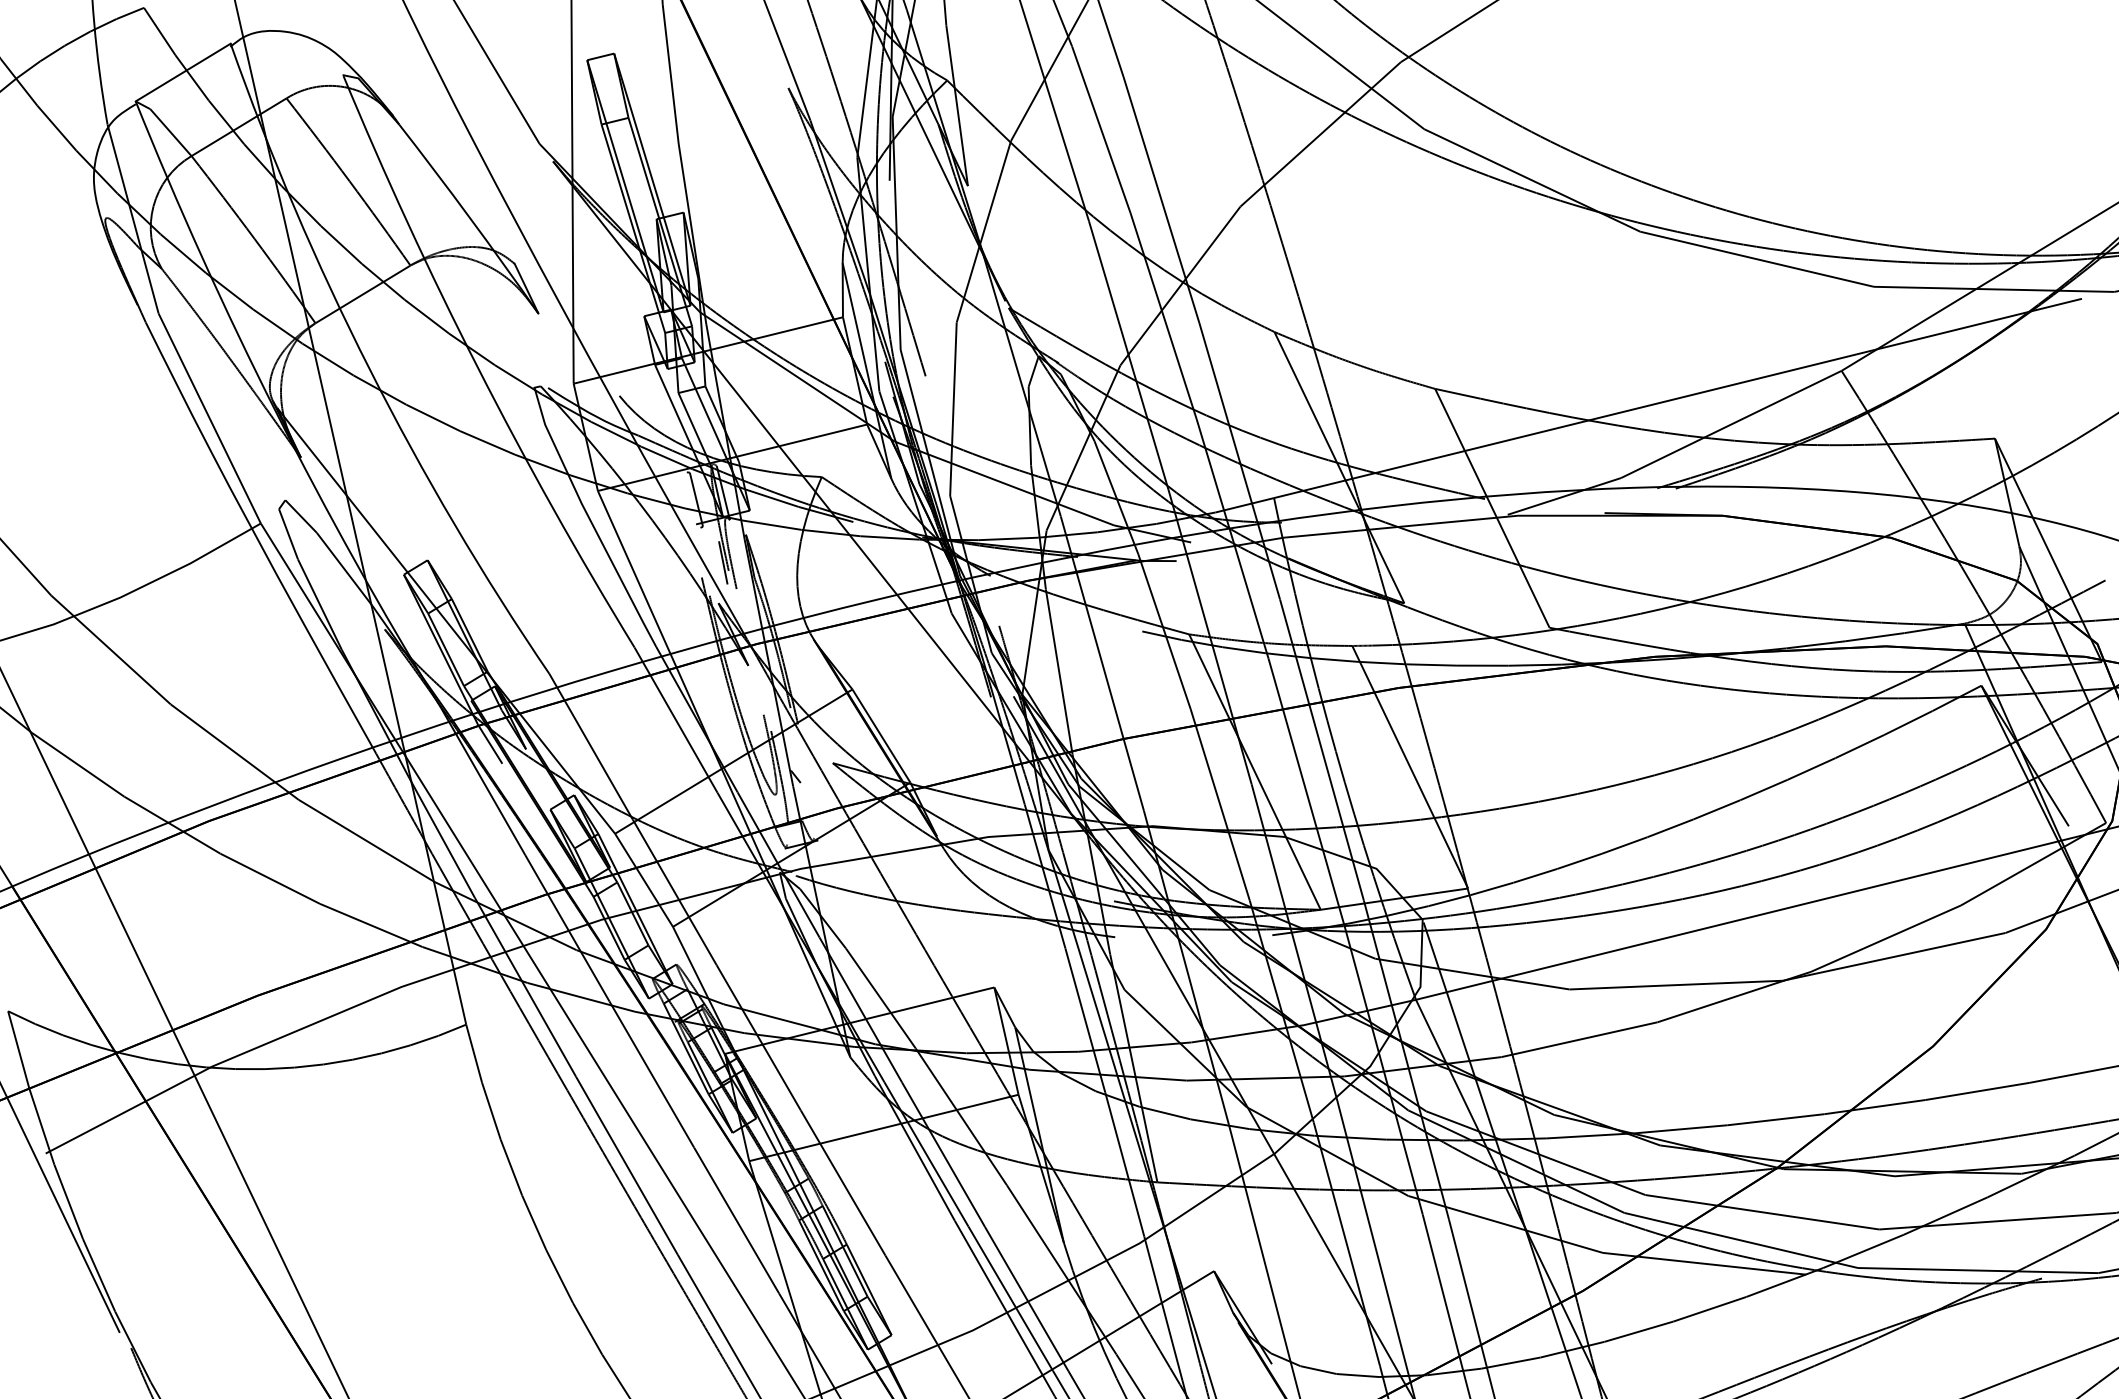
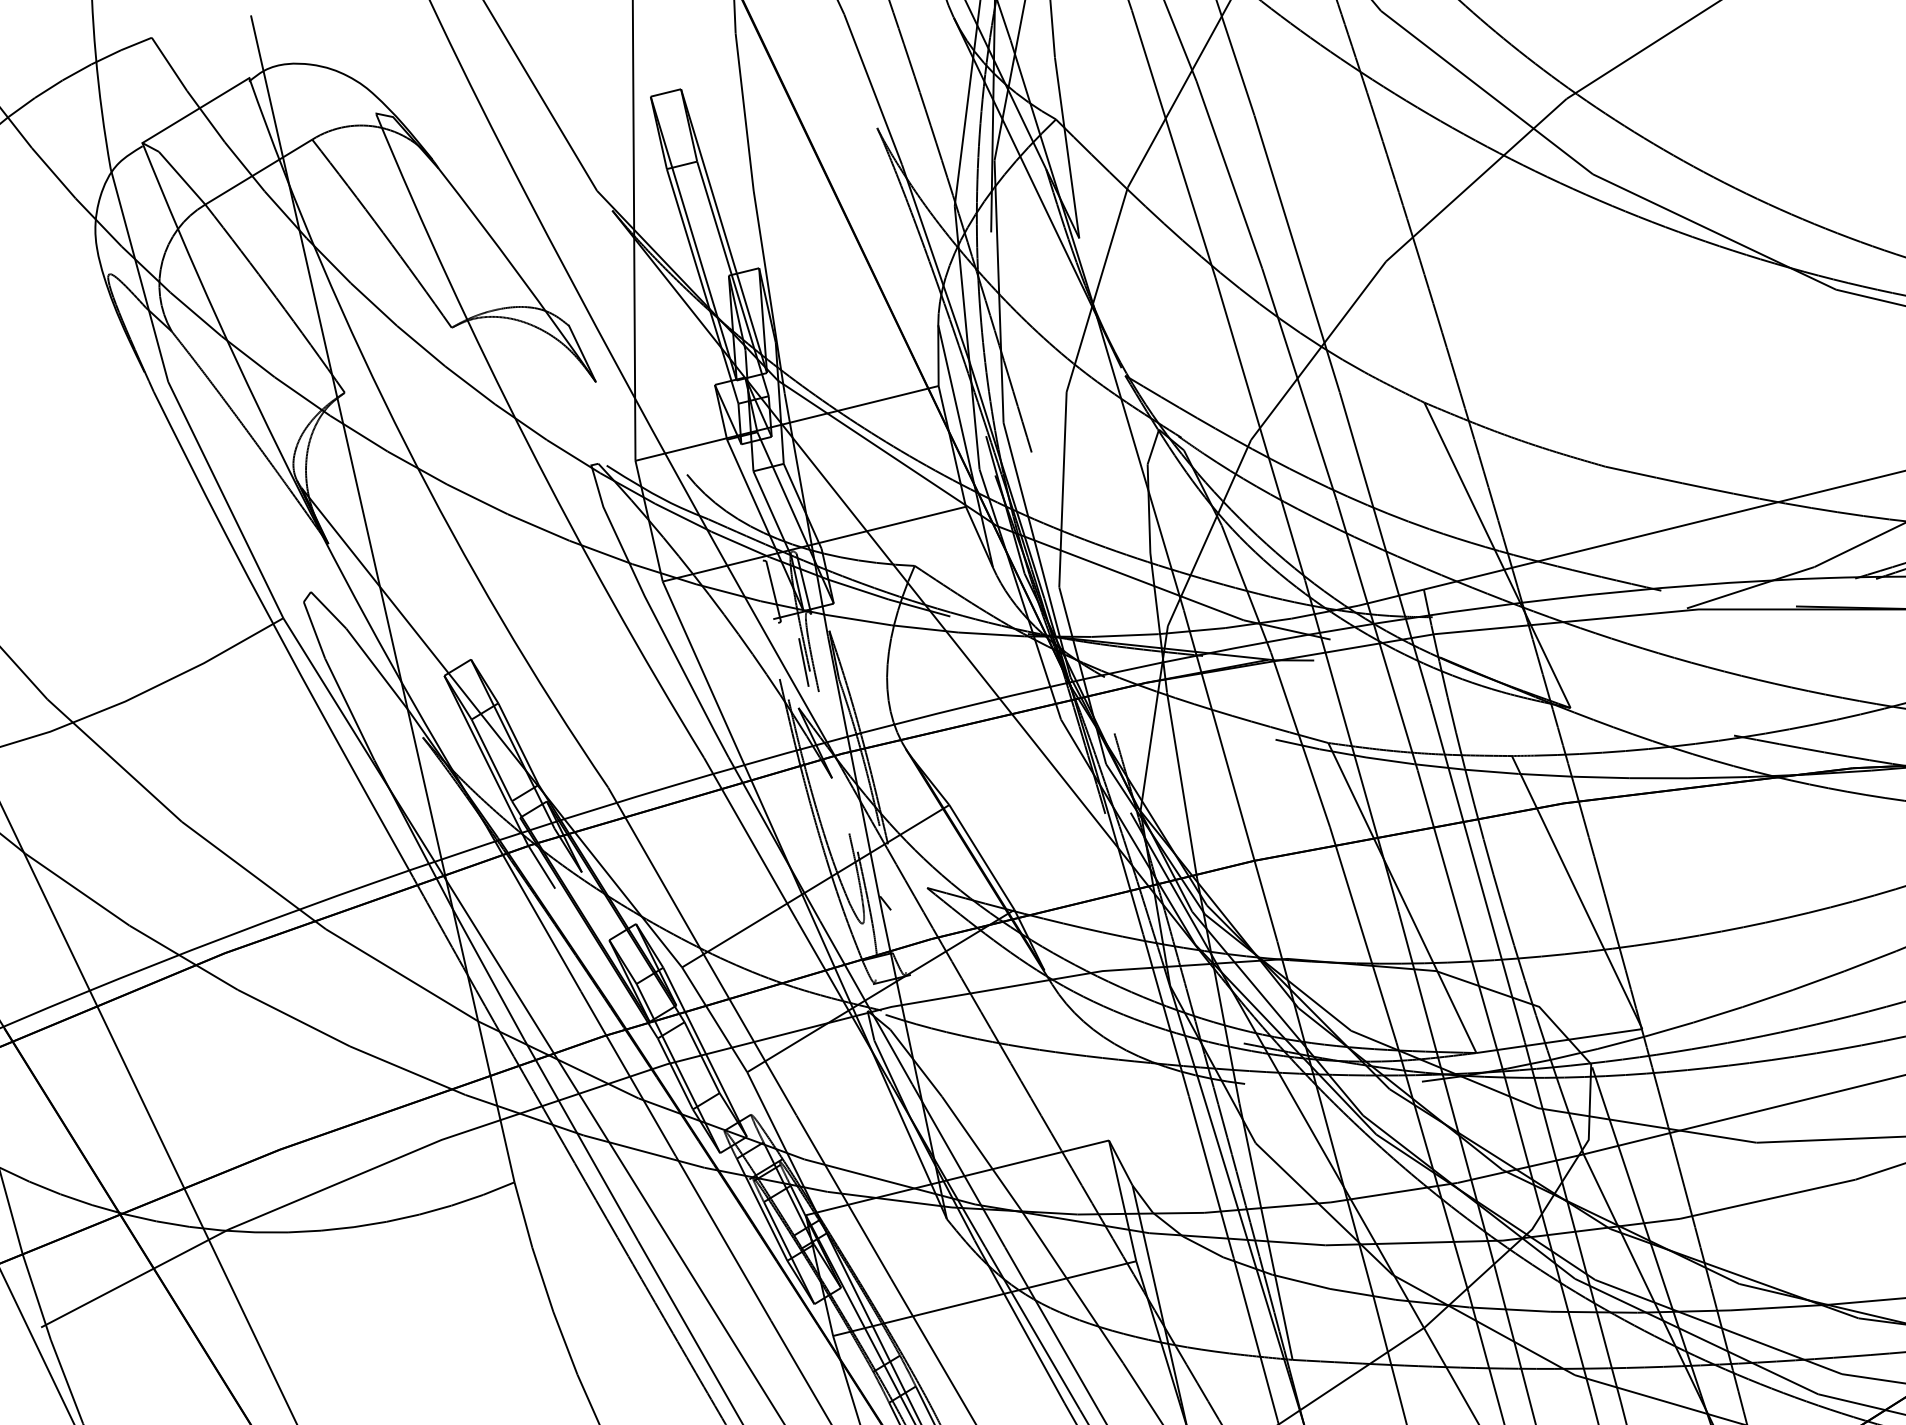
line: (362, 294) -> (397, 360), removed
line: (1492, 507) -> (1669, 600), removed

